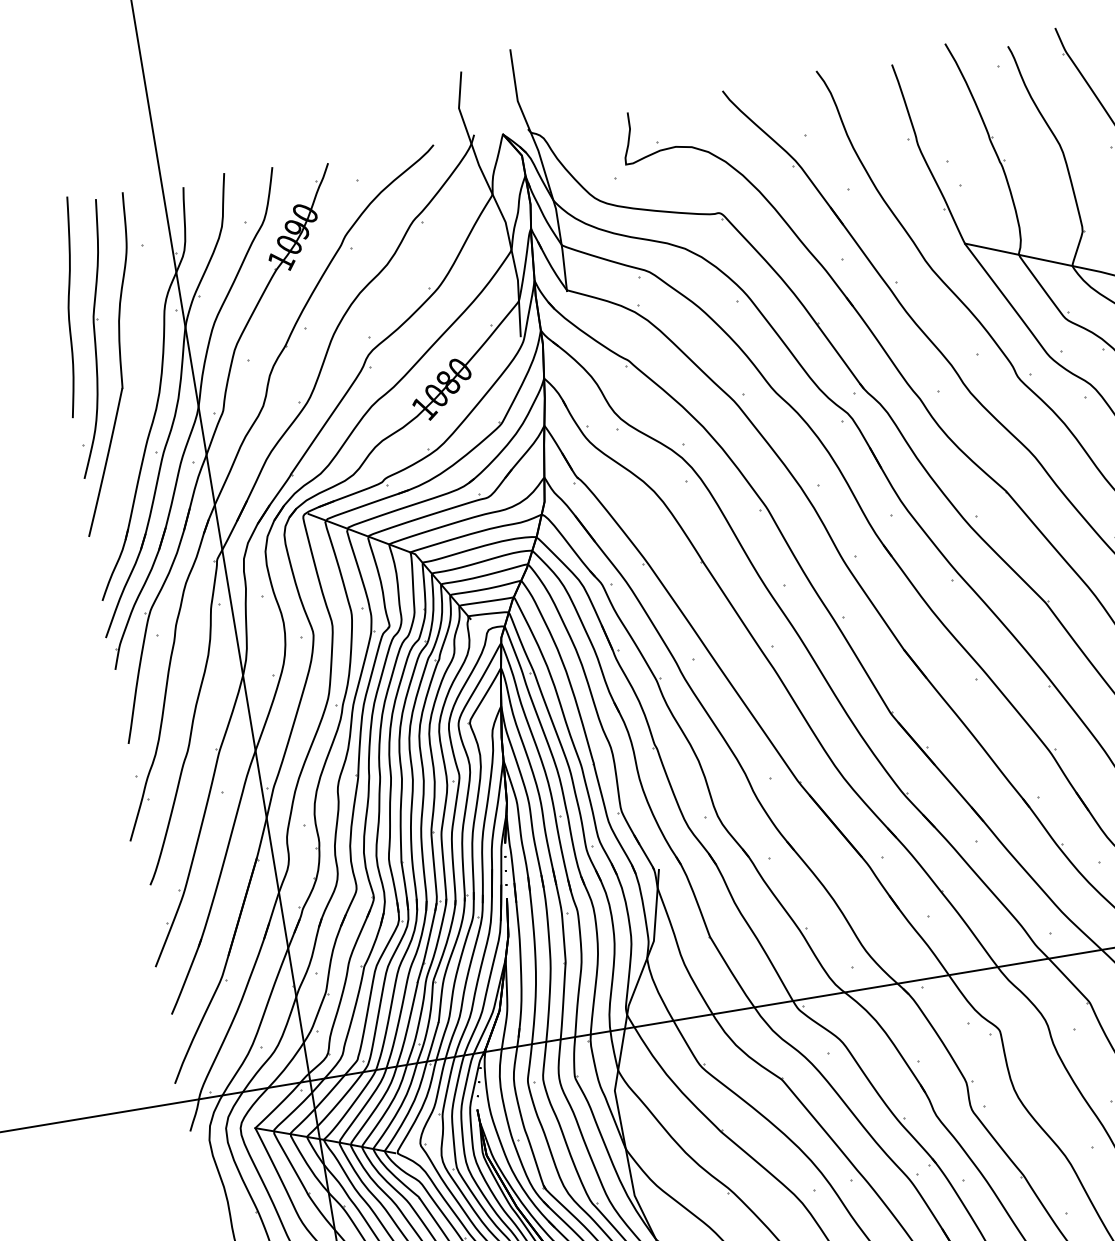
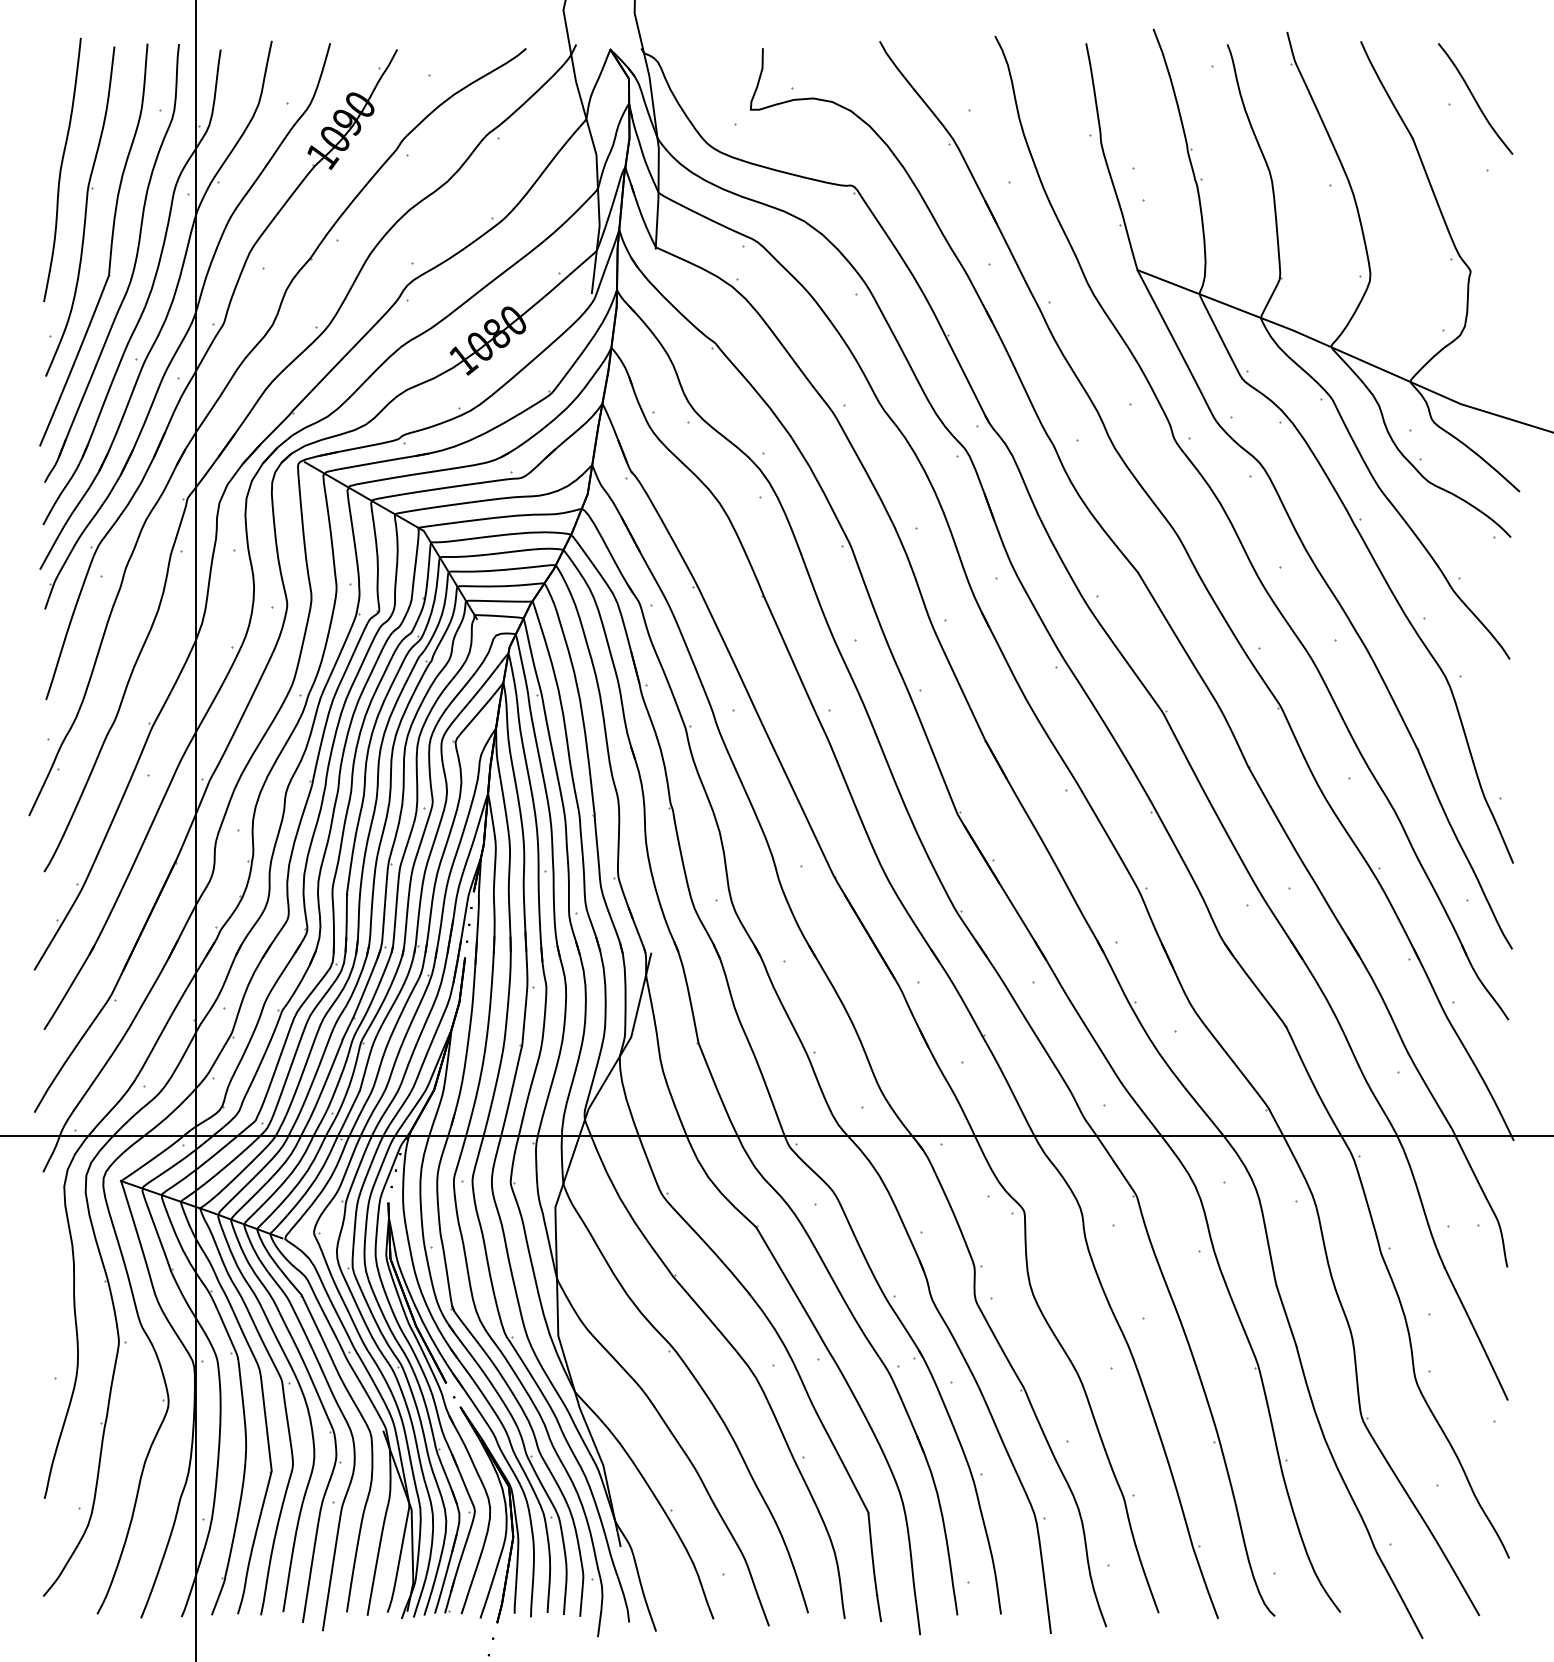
part: (141, 380) -> (132, 270), added

